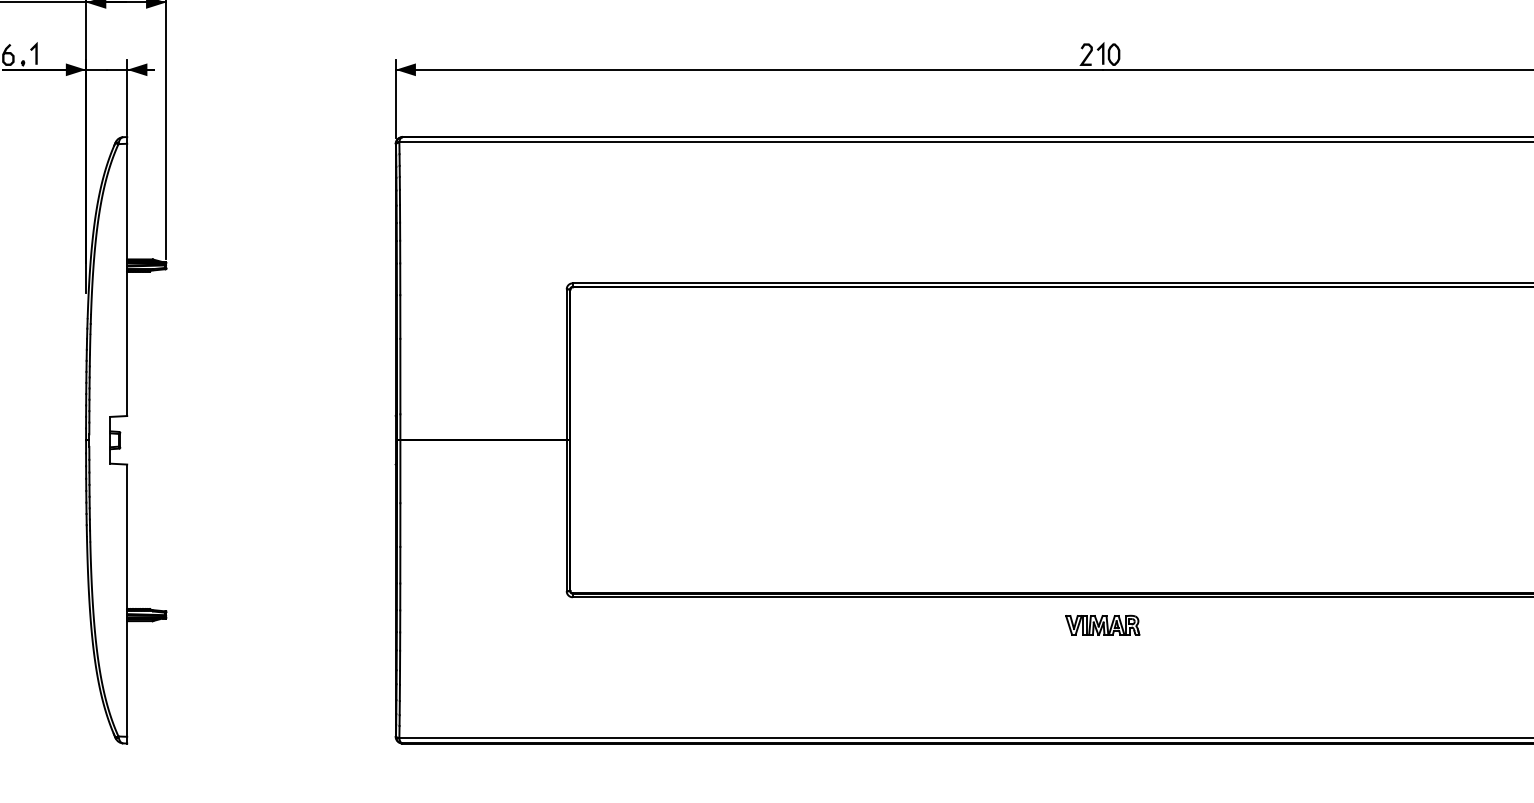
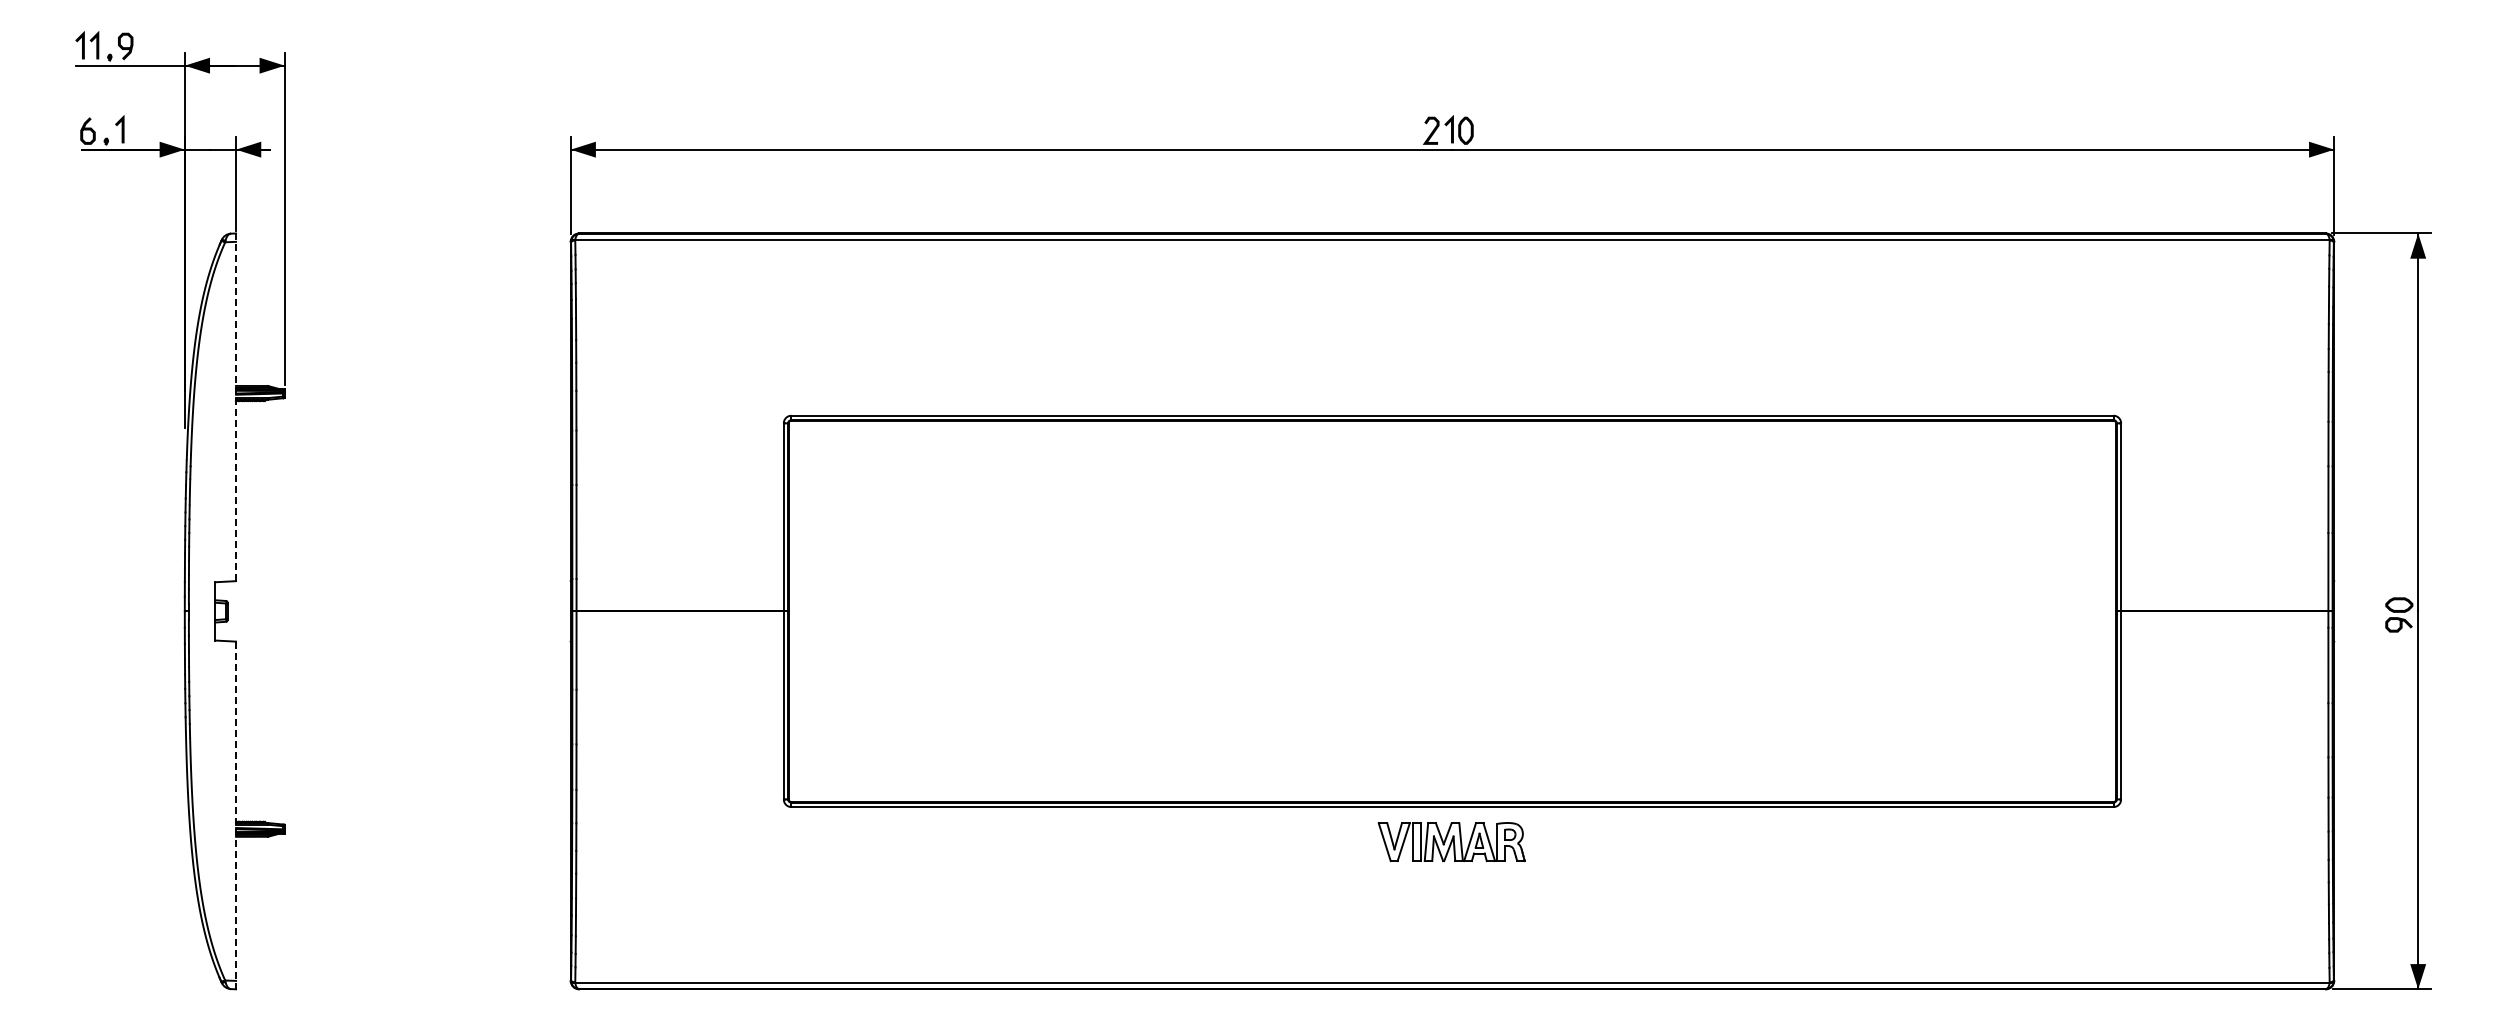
line: (127, 276) -> (236, 407), solid -> dashed
line: (127, 604) -> (236, 815), solid -> dashed
part: (1102, 624) -> (1451, 841), size x1.6

